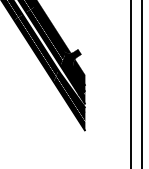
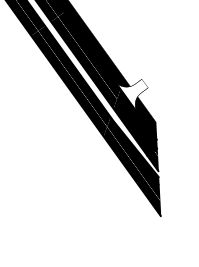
fill: (71, 58) -> (131, 95), removed

